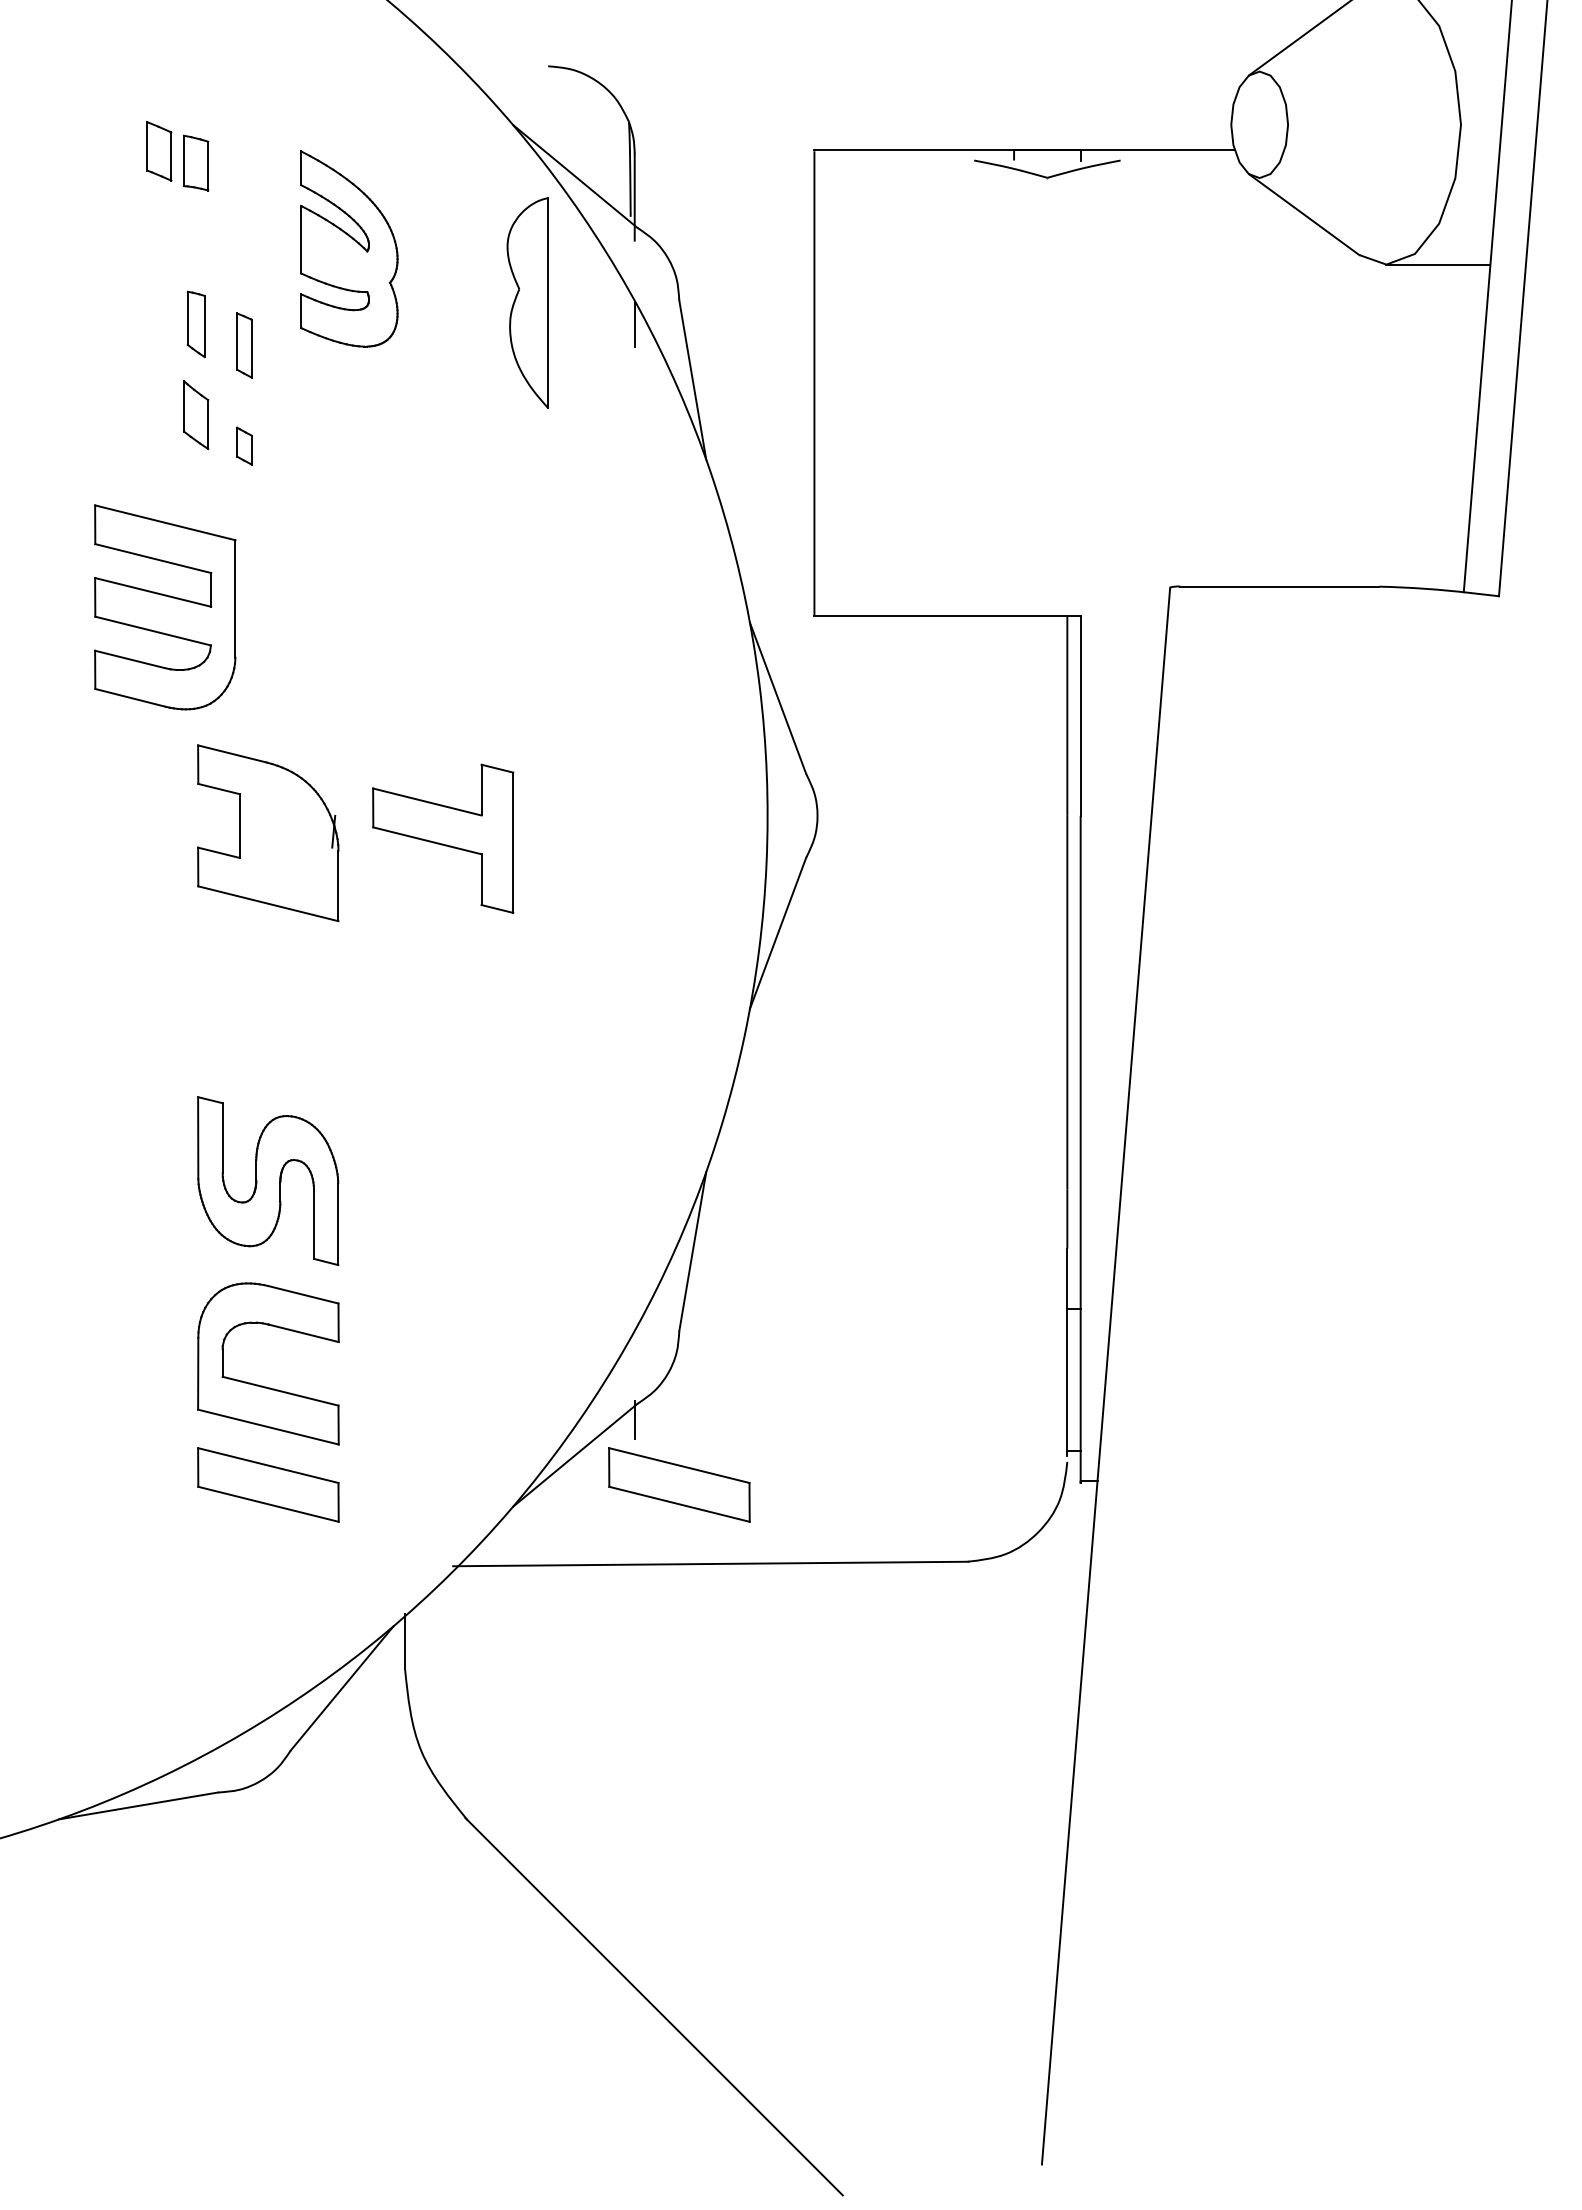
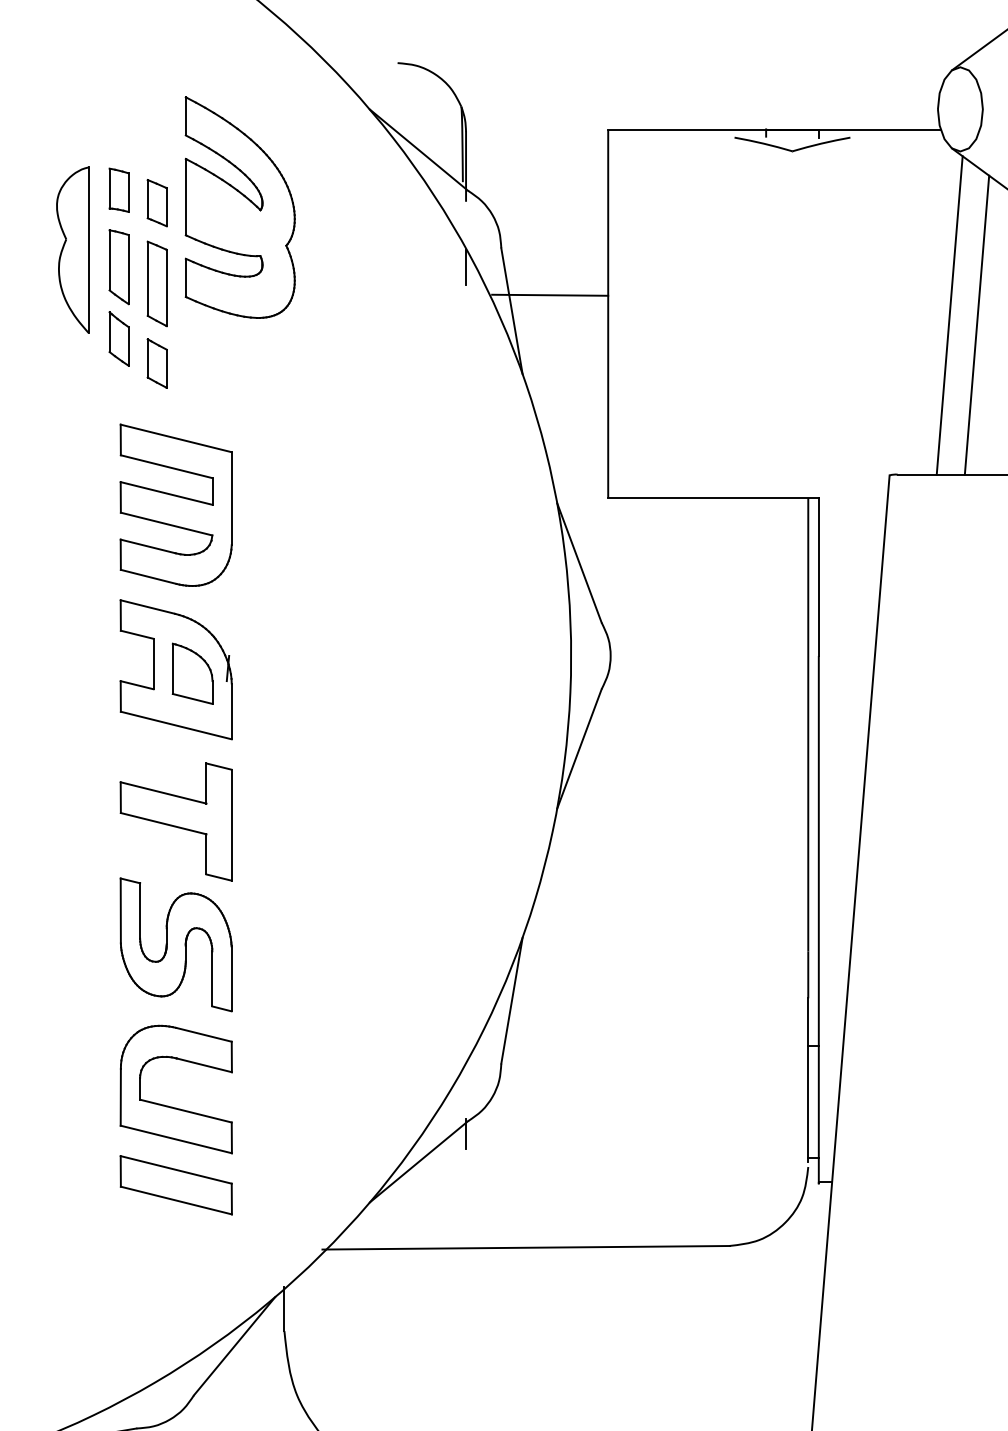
part: (159, 151) -> (157, 203), moved
part: (196, 162) -> (119, 189), moved
part: (349, 248) -> (240, 207), size x1.43
part: (527, 302) -> (72, 249), moved
part: (196, 324) -> (119, 267), size x1.43
part: (244, 345) -> (157, 283), size x1.67
line: (740, 359) -> (549, 295), added
line: (1245, 385) -> (949, 315), added
line: (1280, 397) -> (976, 325), added
part: (244, 445) -> (157, 363), size x1.67
part: (165, 607) -> (176, 505), moved
part: (289, 838) -> (192, 673), added
part: (443, 838) -> (176, 821), moved
part: (679, 1484) -> (501, 1184), removed

